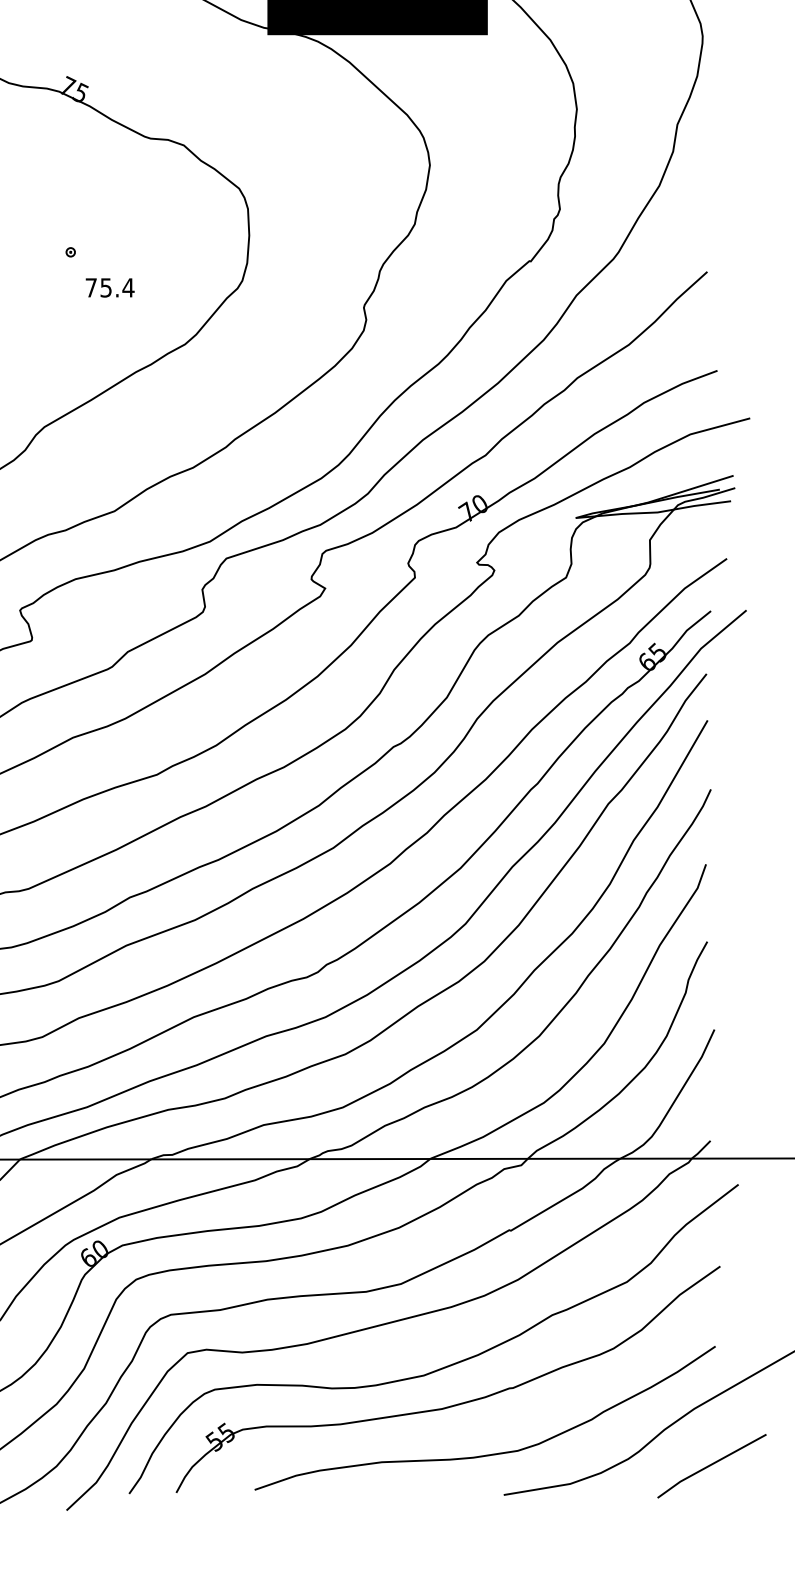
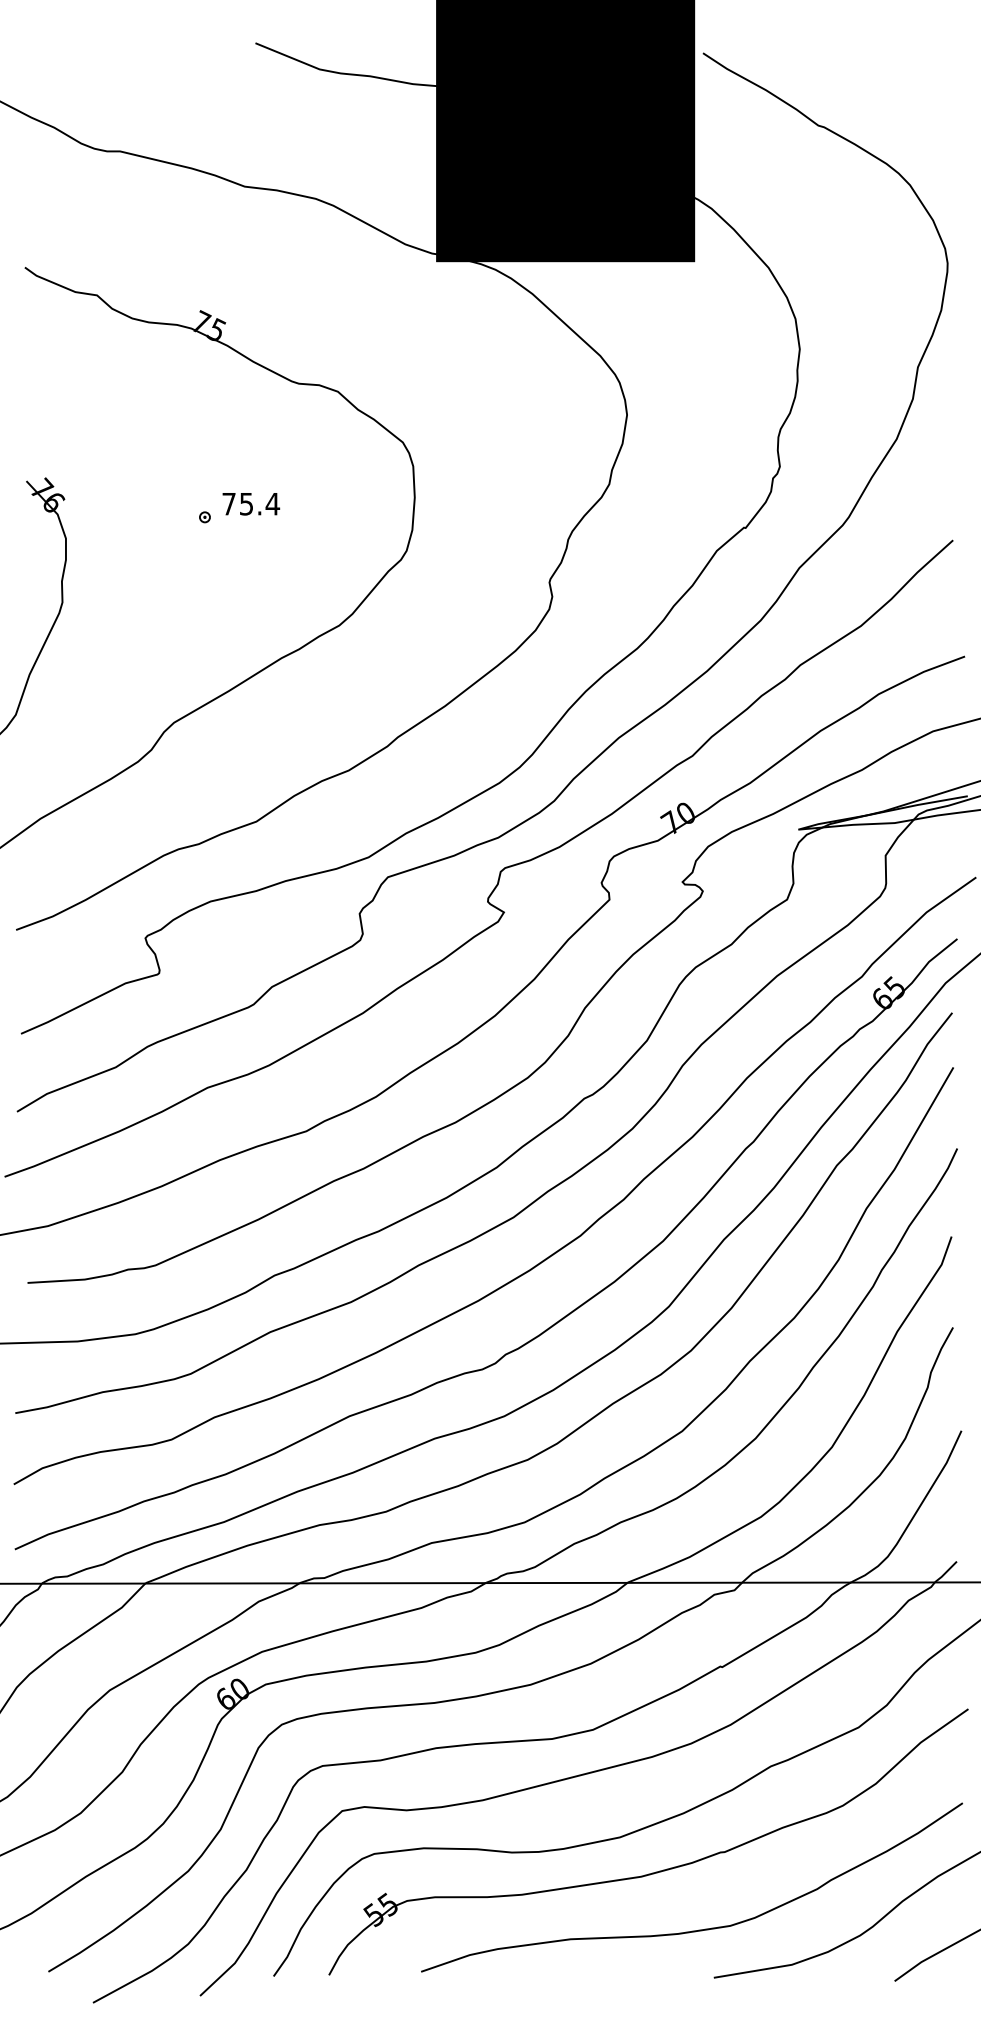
text: (110, 288) -> (251, 504), moved

